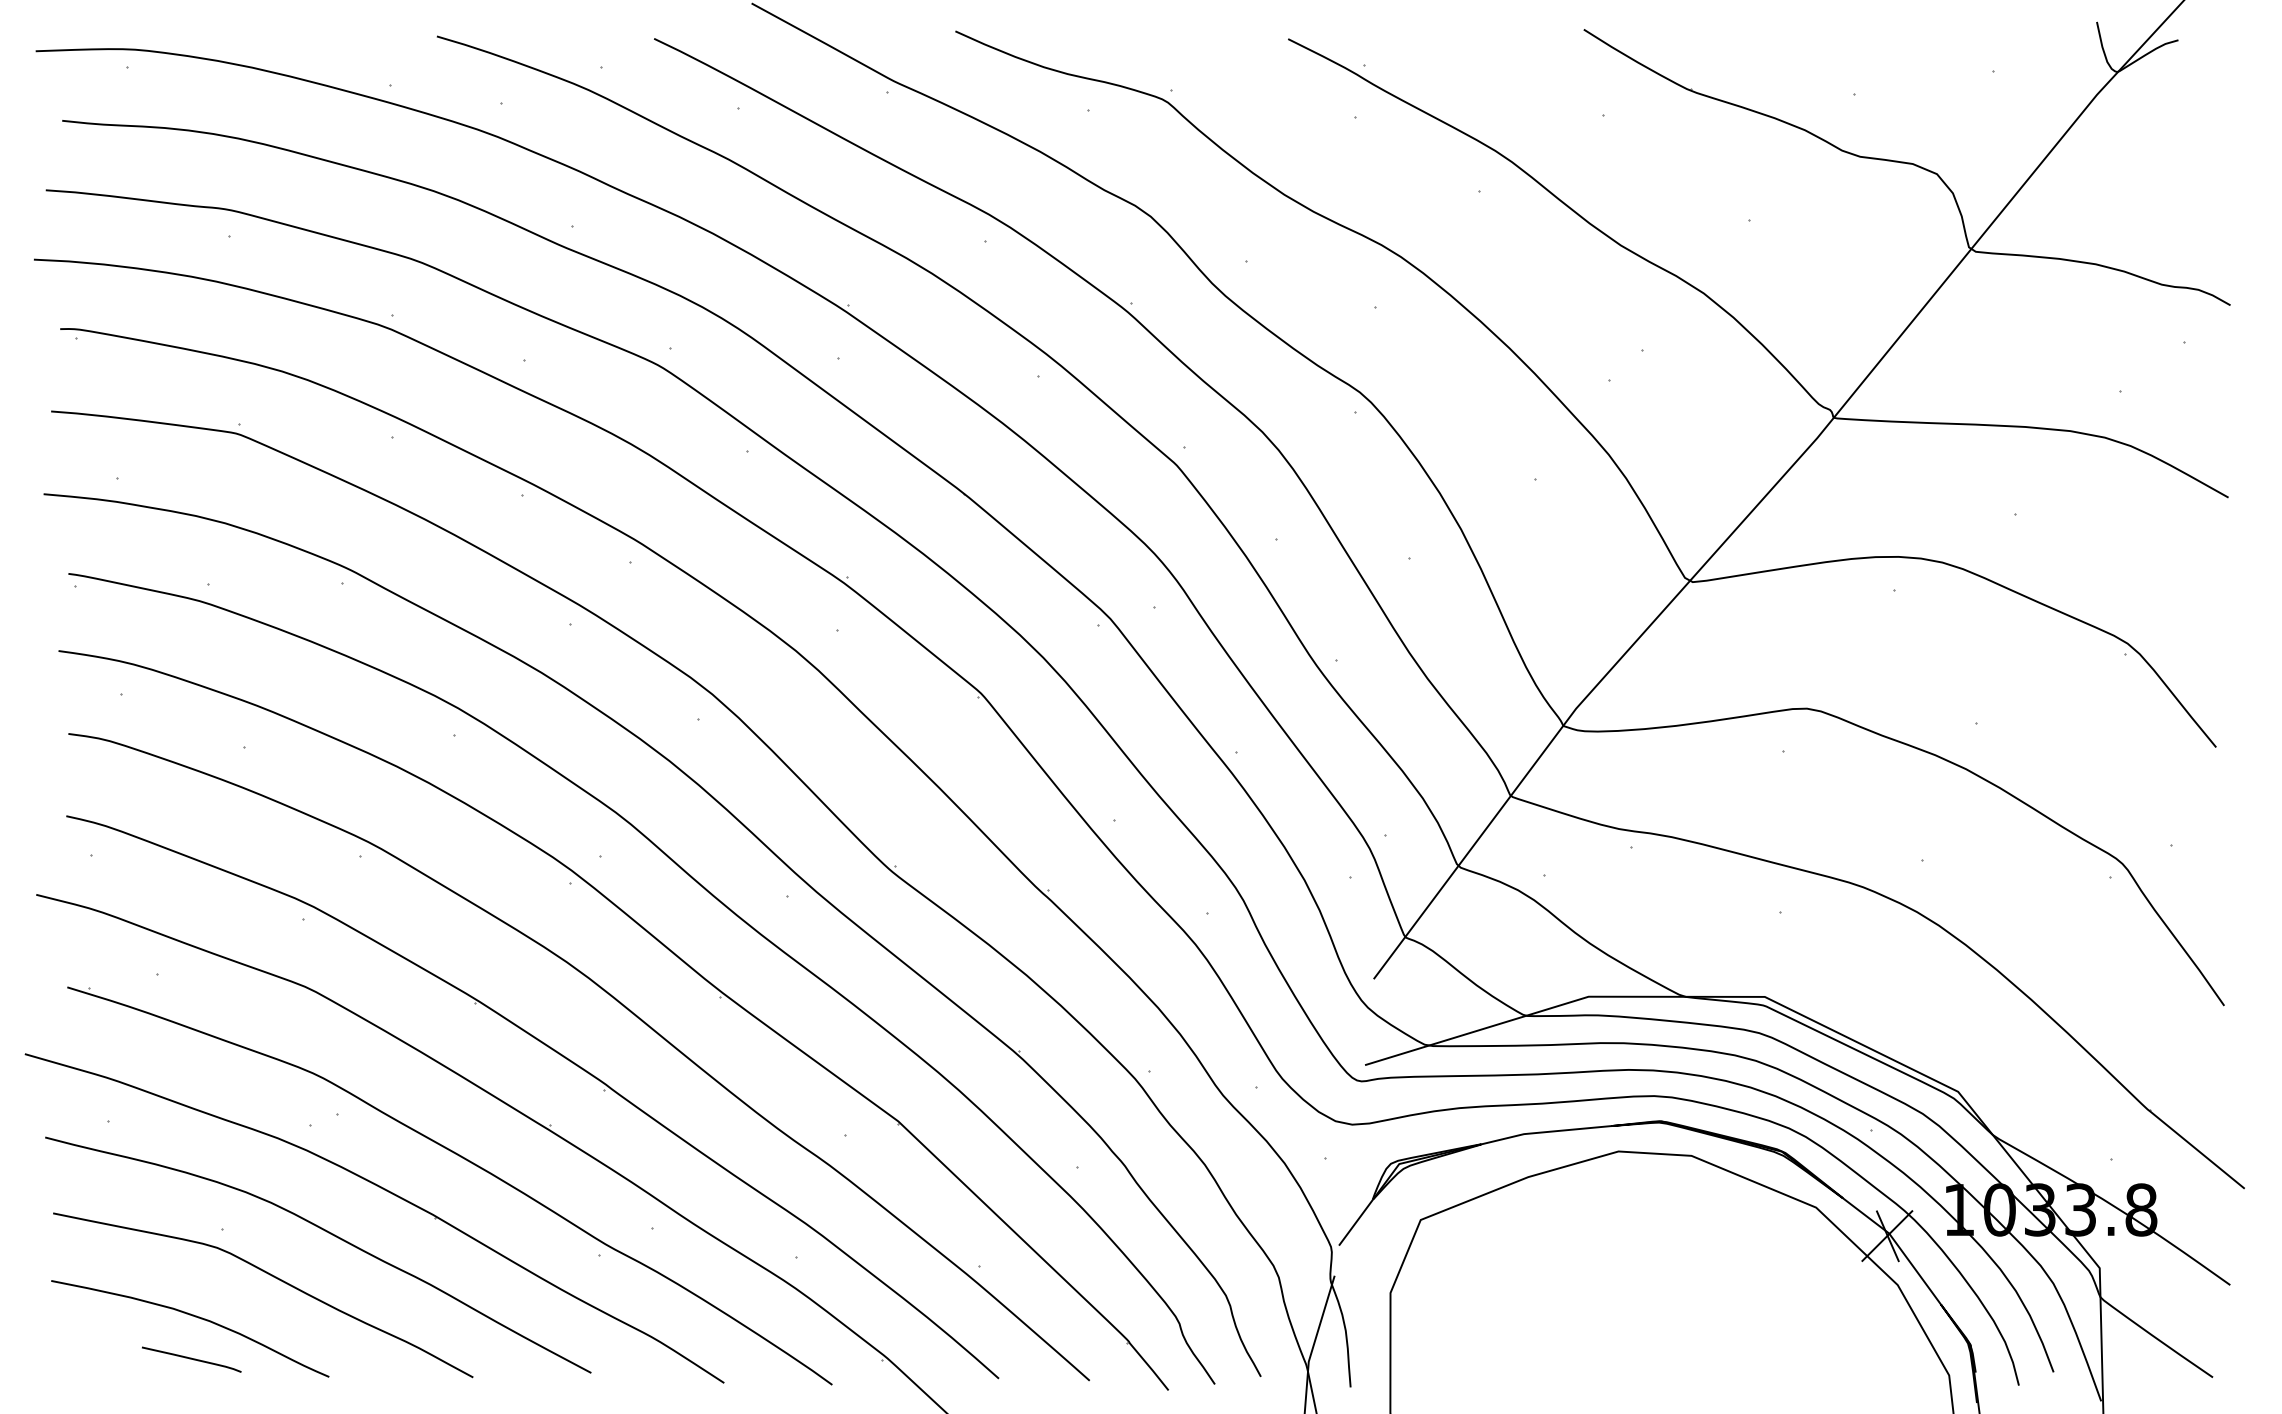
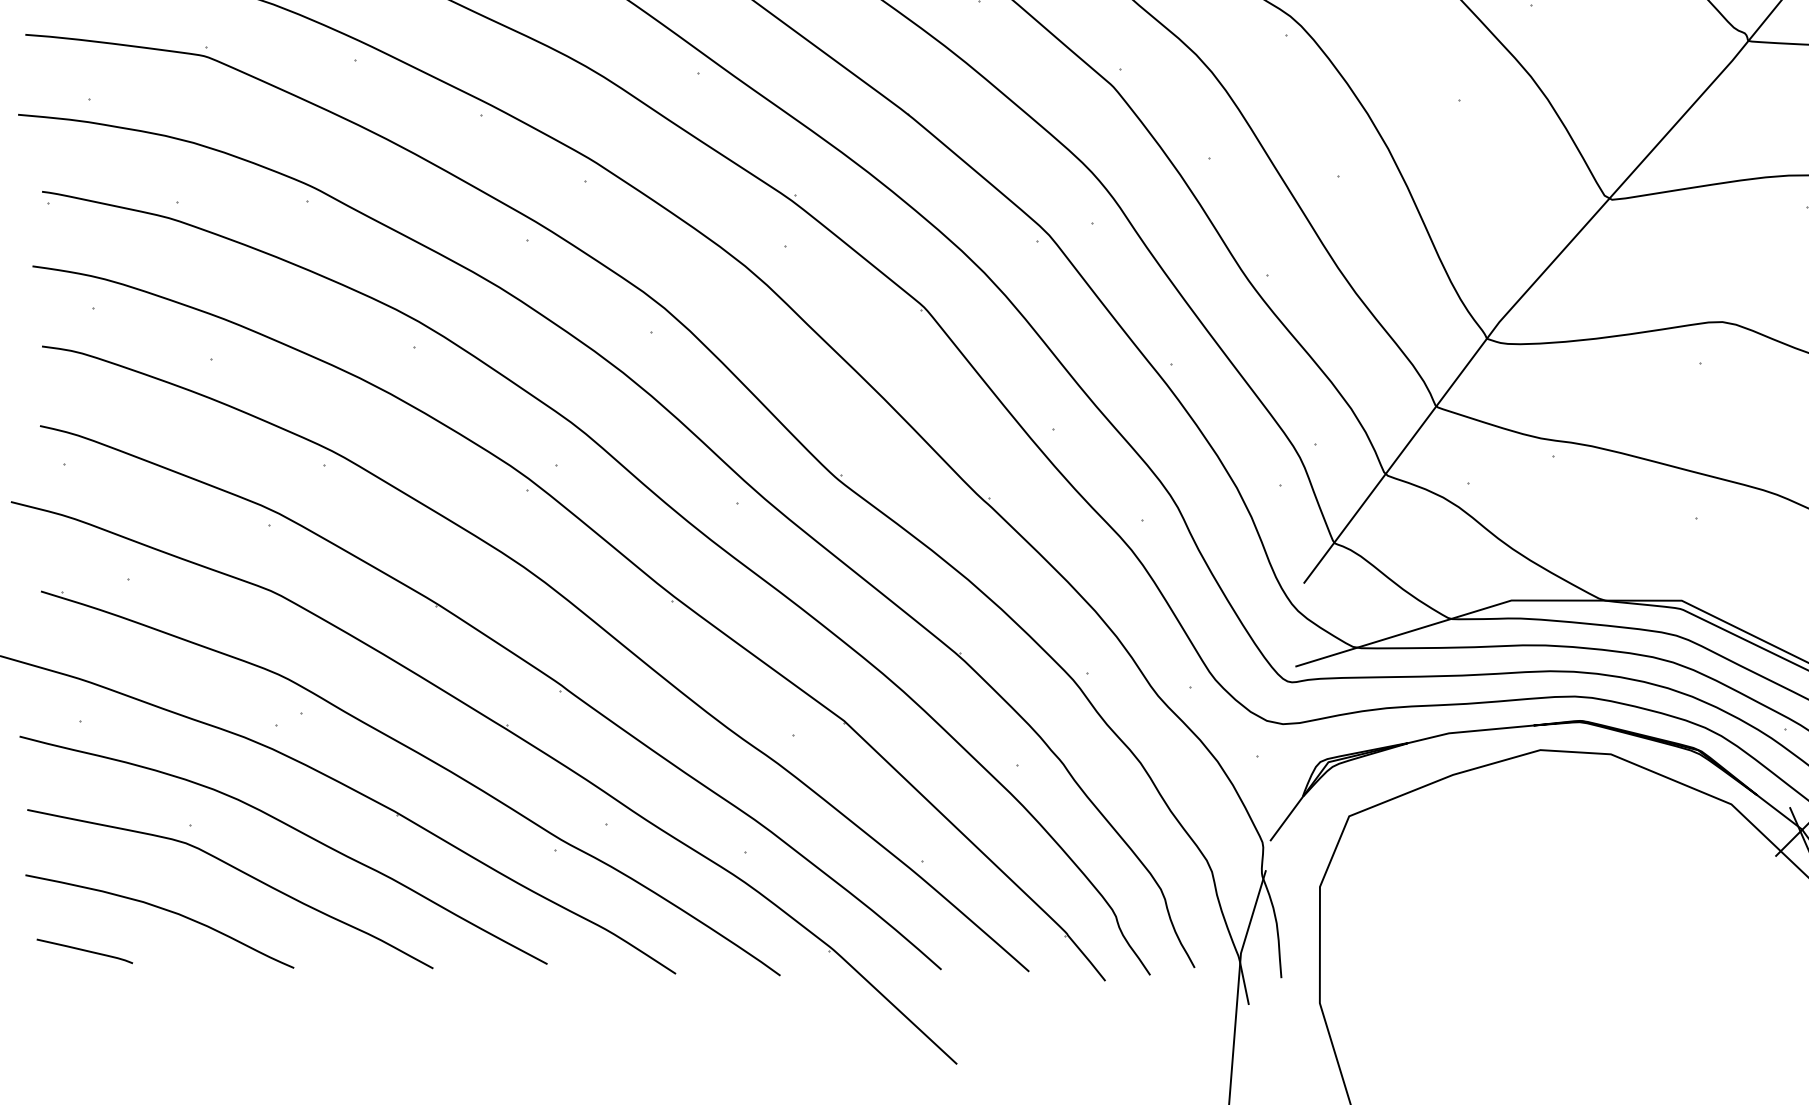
curve: (191, 1359) -> (84, 951), moved

